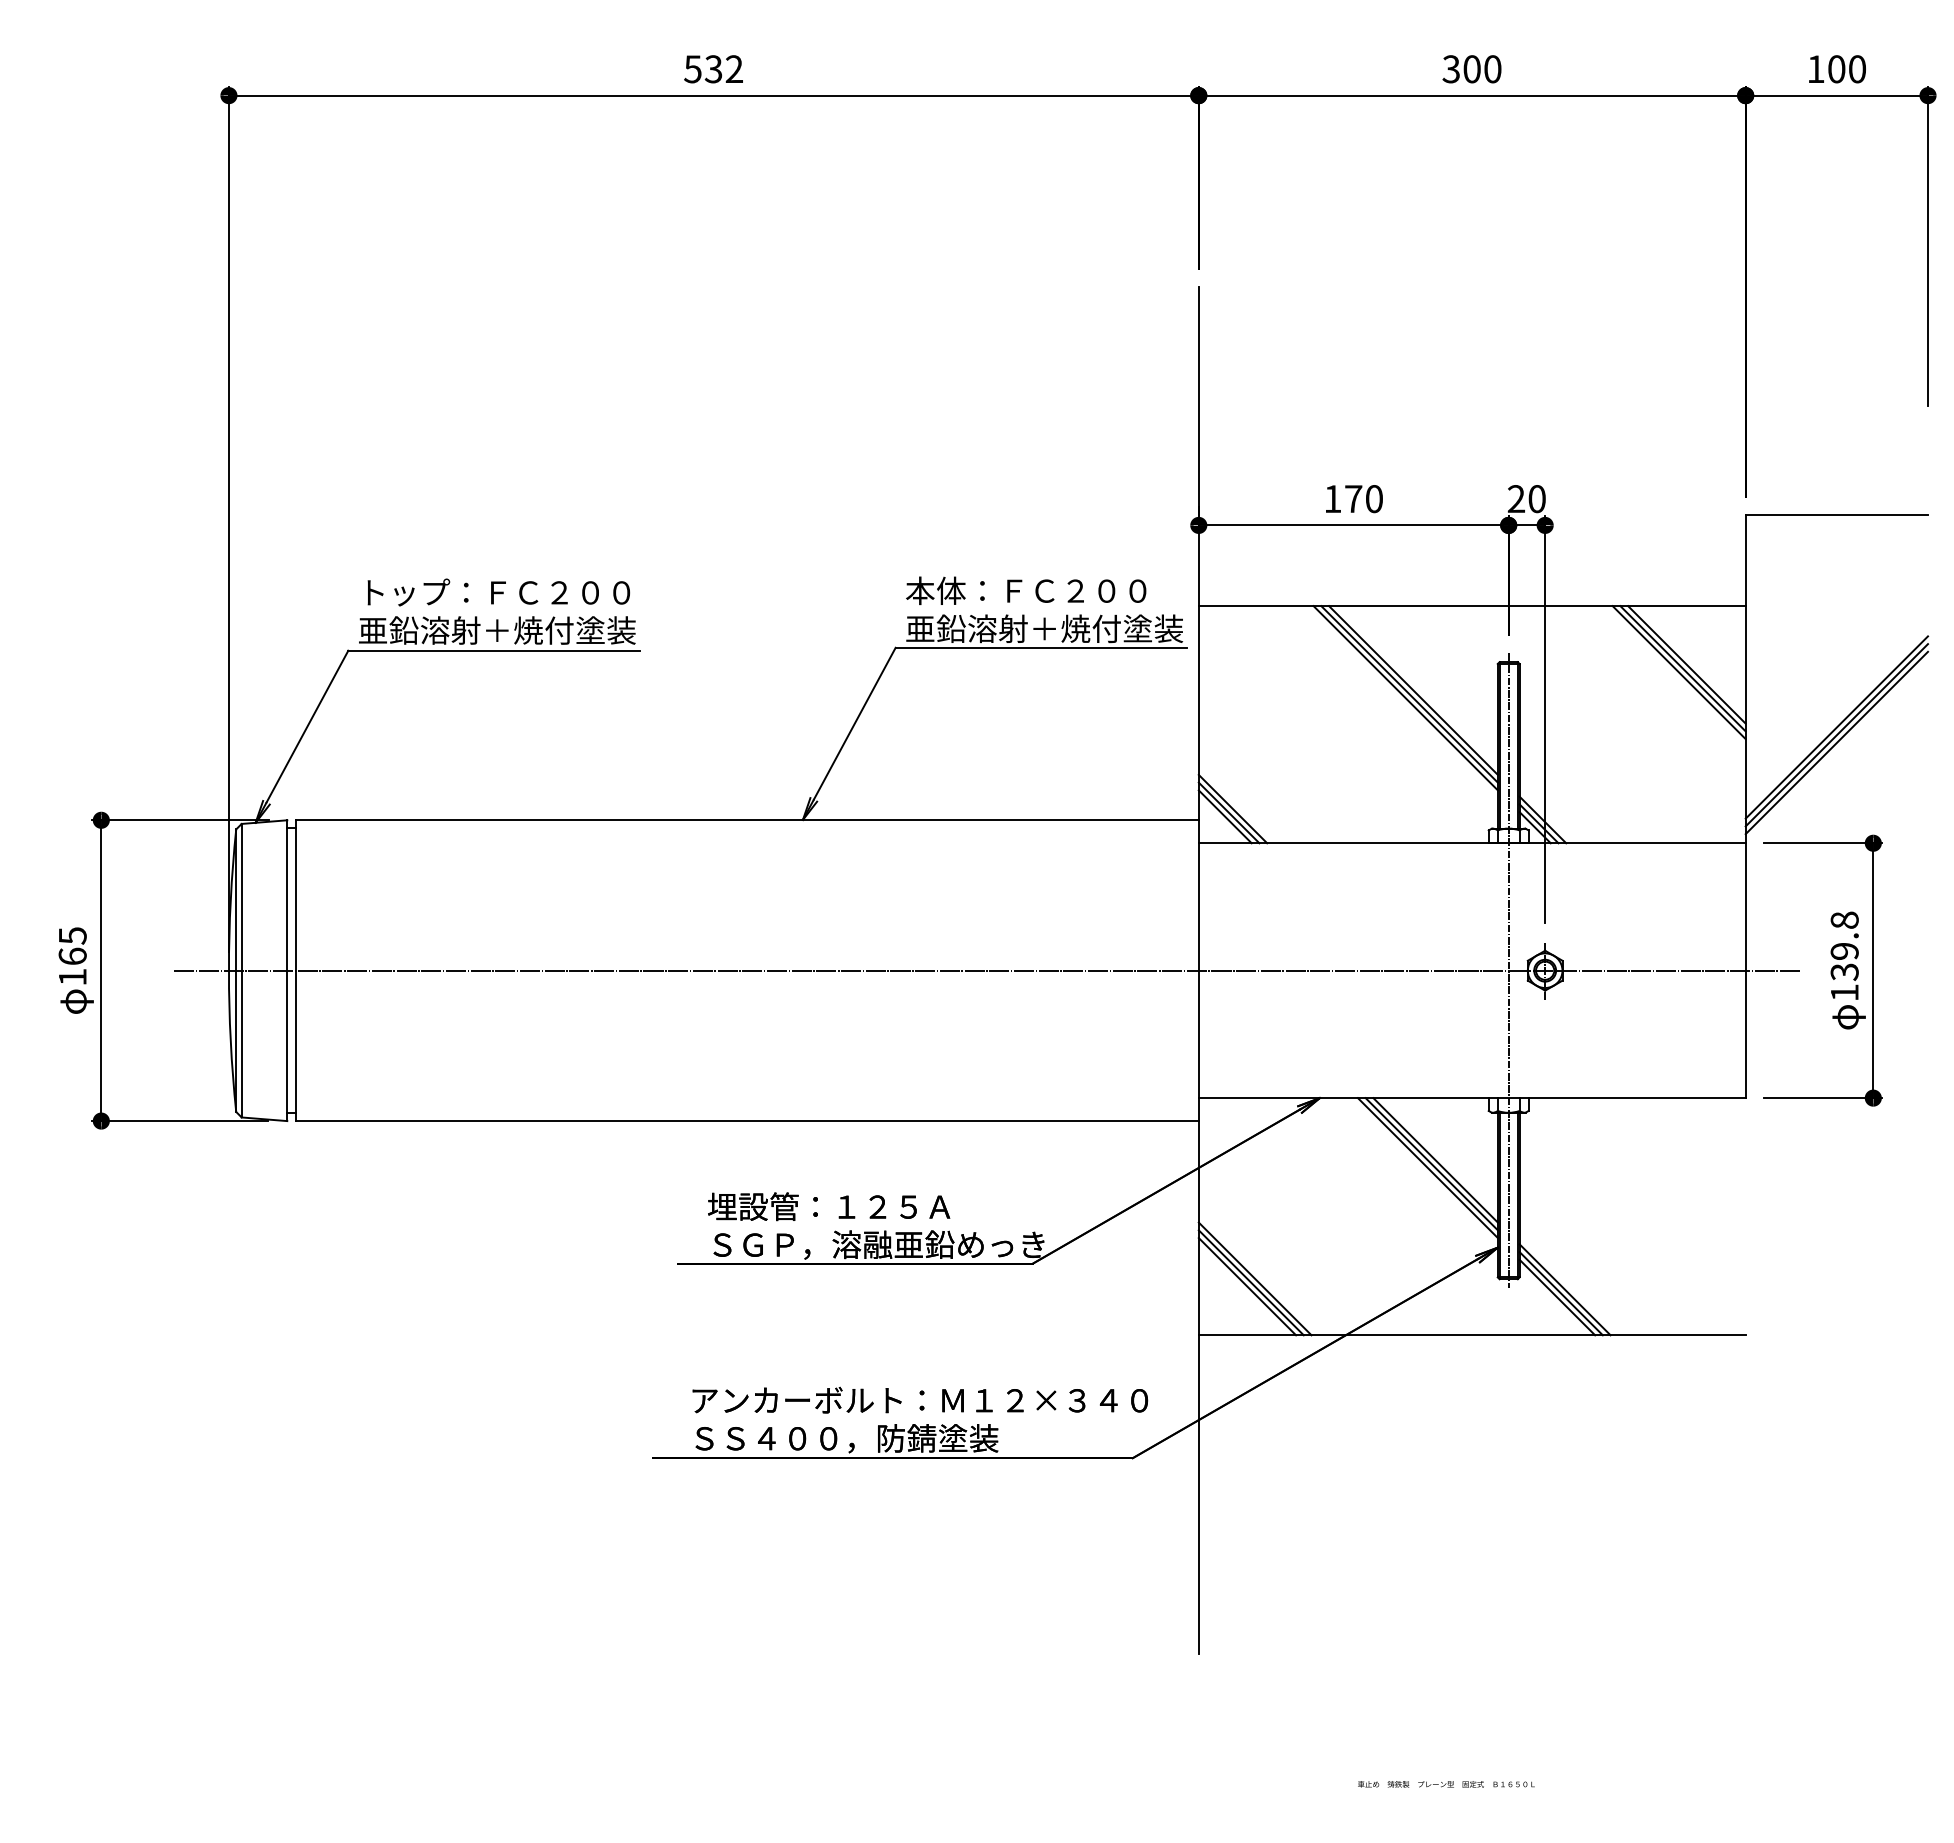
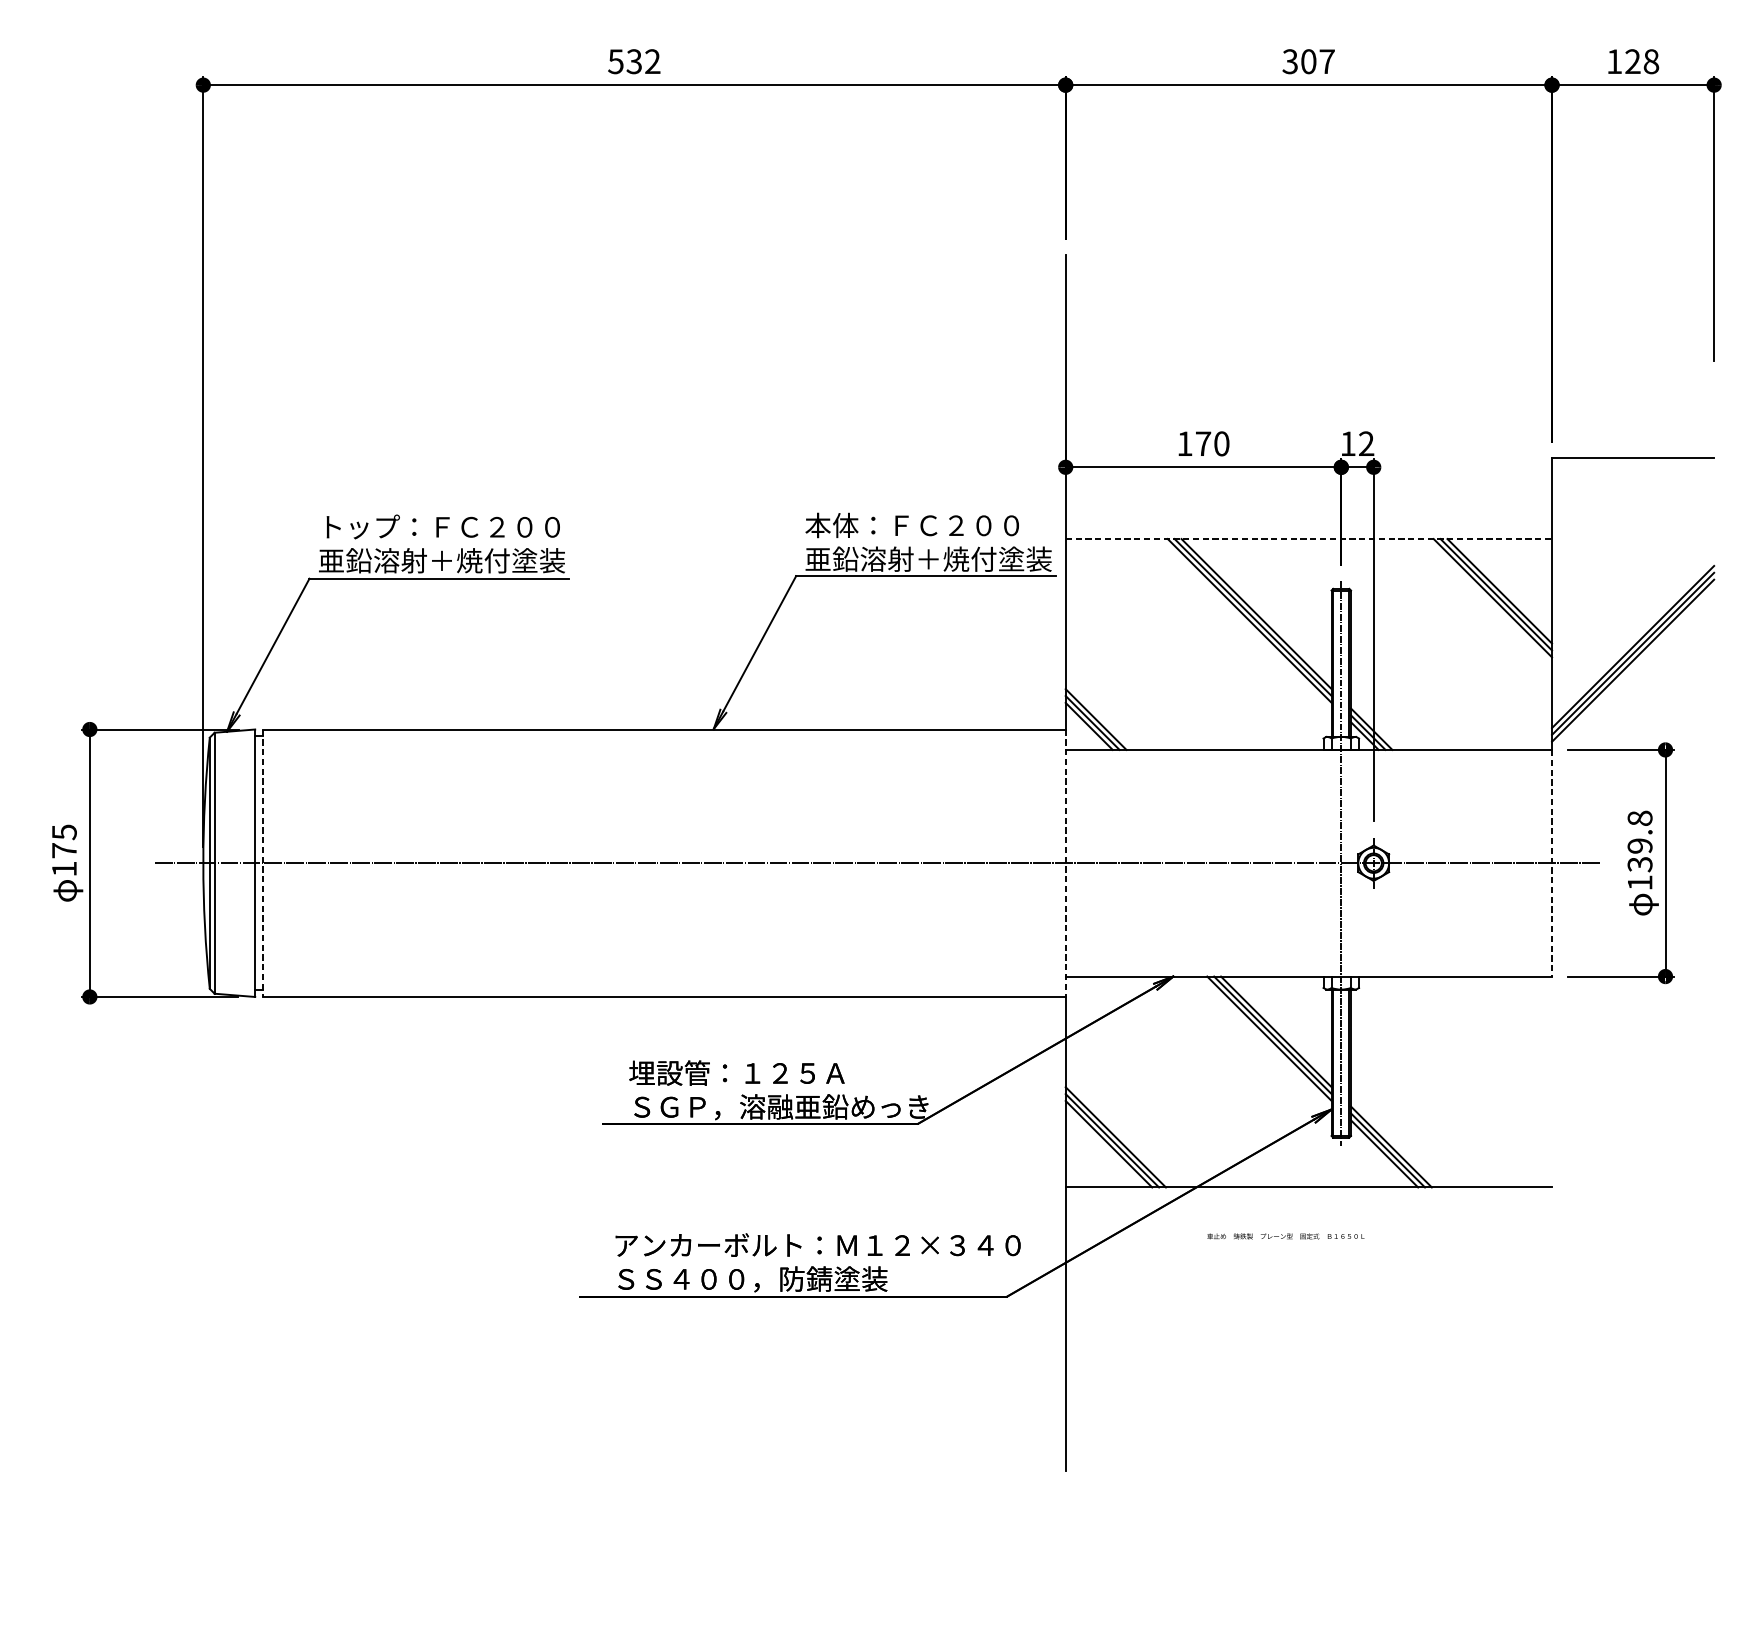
text: (1492, 69) -> (1326, 61), 300 -> 307
text: (1847, 69) -> (1642, 61), 100 -> 128
text: (1526, 499) -> (1357, 444), 20 -> 12
line: (1472, 606) -> (1309, 539), solid -> dashed
text: (72, 955) -> (64, 849), 165 -> 175
line: (296, 971) -> (263, 863), solid -> dashed
line: (1198, 971) -> (1065, 863), solid -> dashed
line: (1745, 971) -> (1551, 863), solid -> dashed
text: (1446, 1784) -> (1285, 1236), moved

